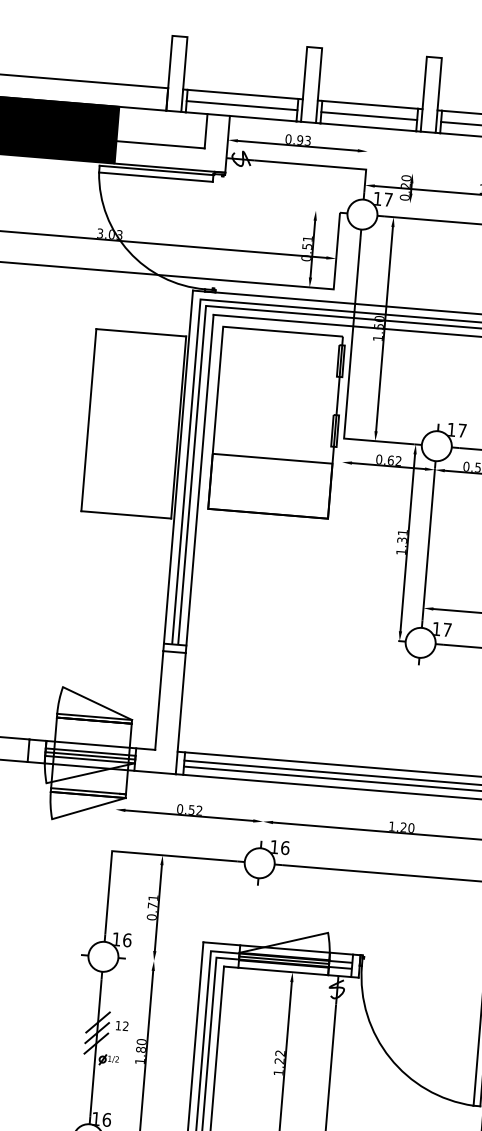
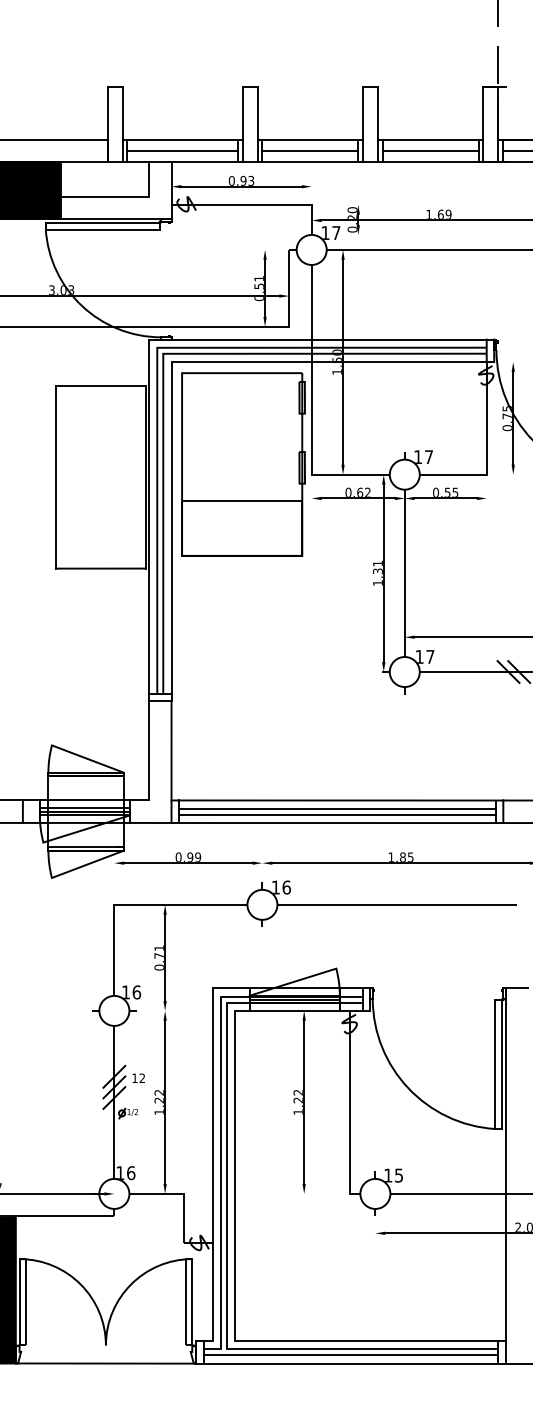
text: (195, 809) -> (194, 856), 0.52 -> 0.99
text: (407, 826) -> (406, 856), 1.20 -> 1.85
text: (140, 1045) -> (158, 1096), 1.80 -> 1.22

